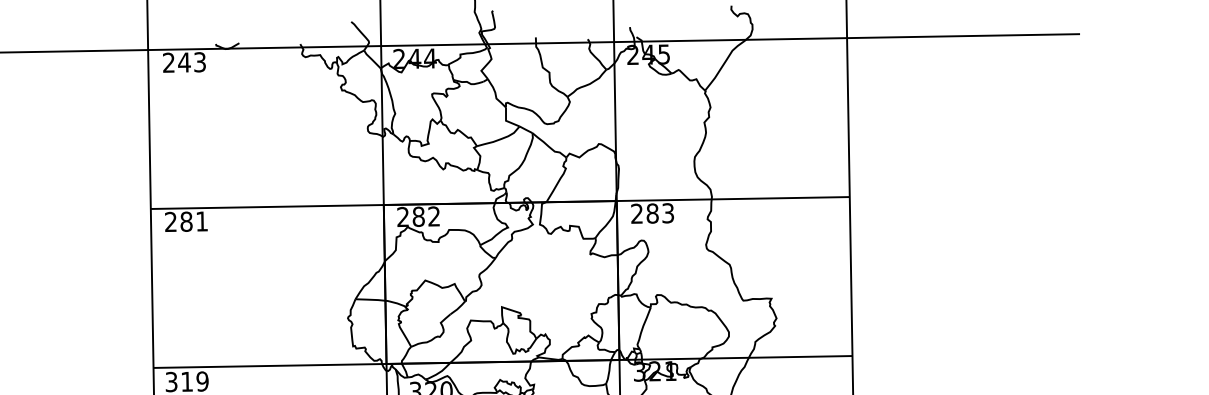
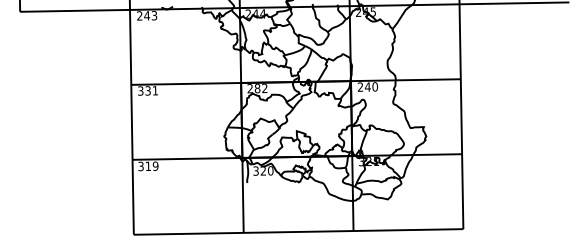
text: (658, 212) -> (370, 86), 283 -> 240
text: (178, 220) -> (144, 90), 281 -> 331

